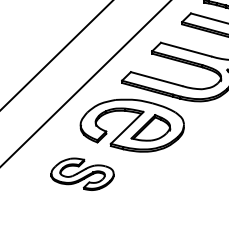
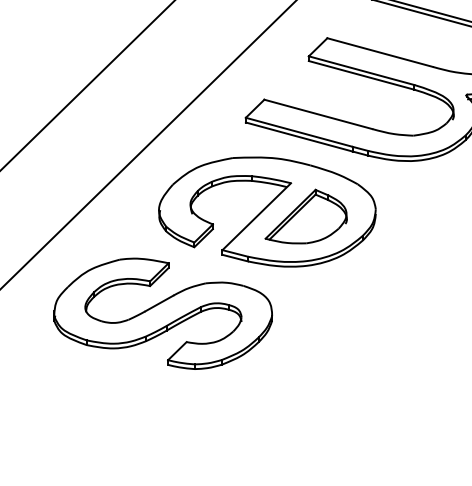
part: (82, 174) -> (162, 314), size x1.67

